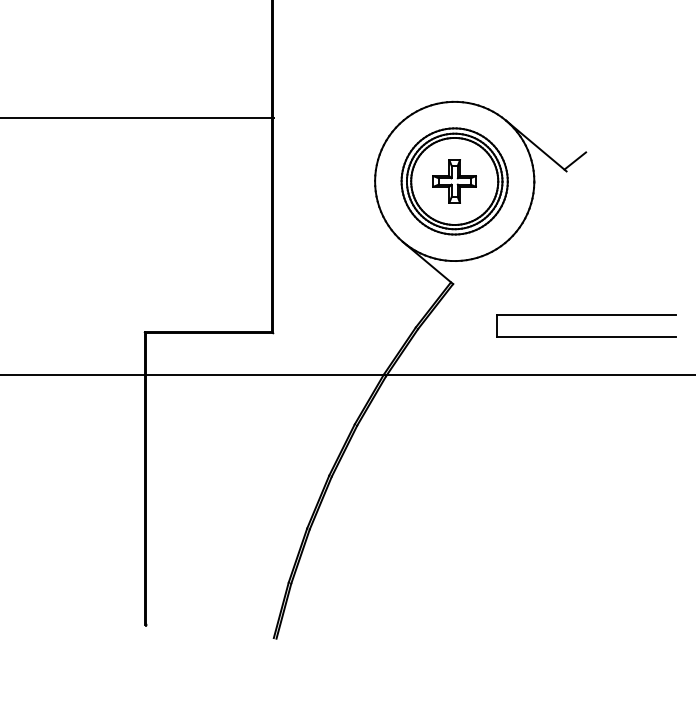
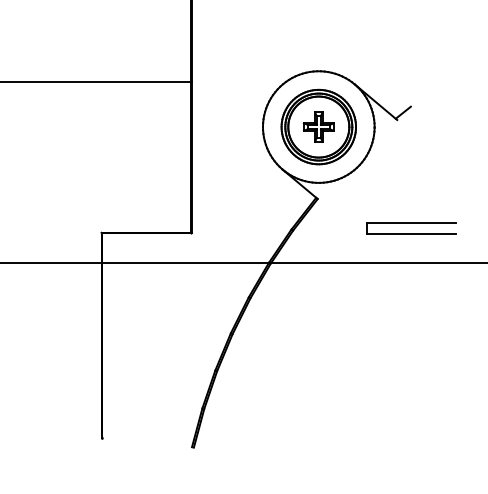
part: (586, 326) -> (411, 228), size x0.71

